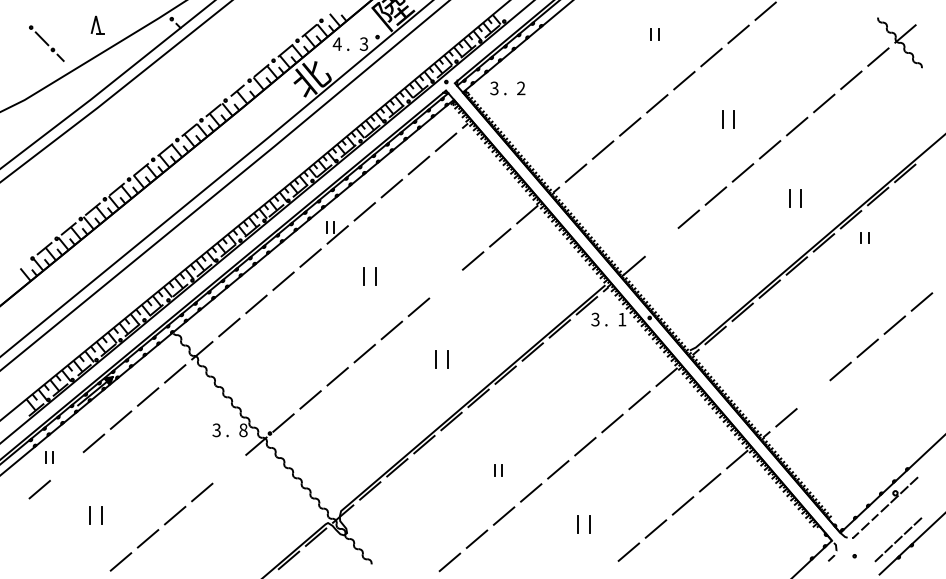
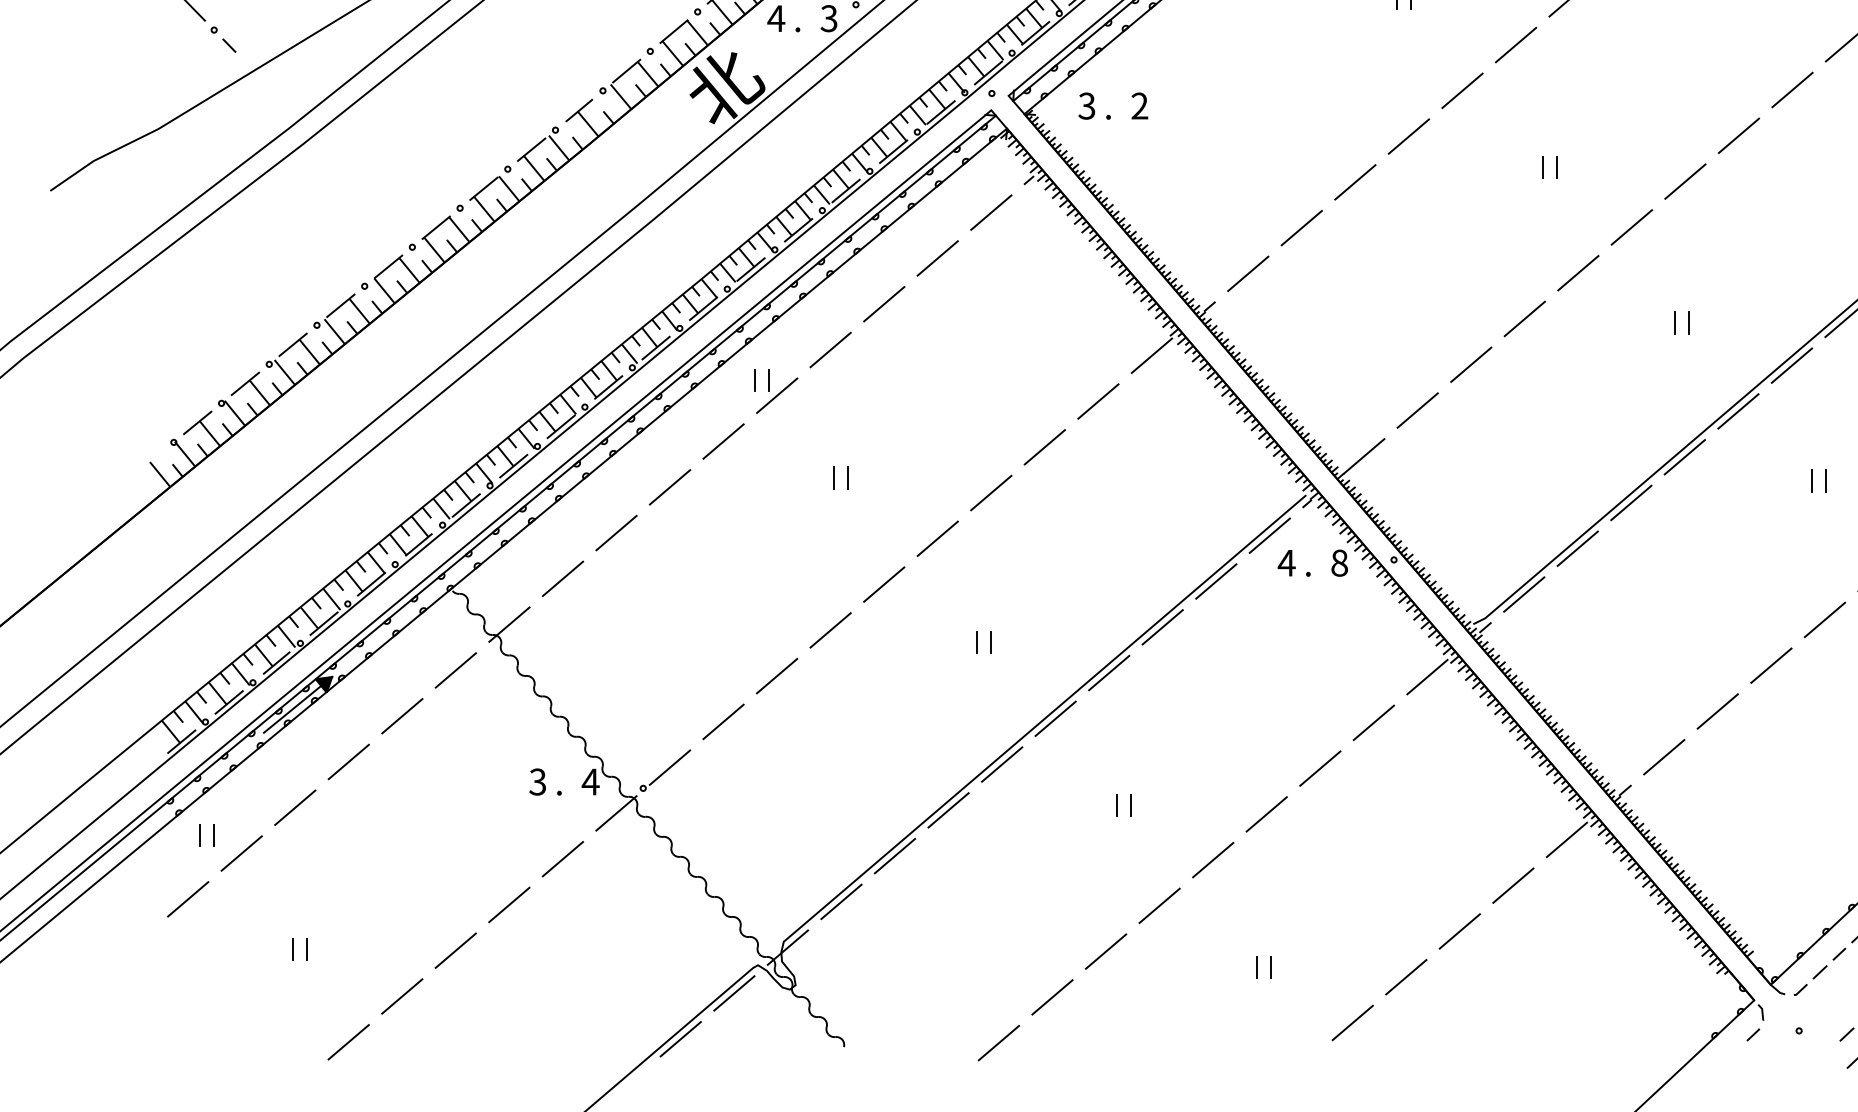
part: (728, 119) -> (1549, 167), size x0.62
part: (795, 197) -> (1682, 321), size x0.62
part: (864, 237) -> (1818, 479), moved
line: (661, 242) -> (1417, 410), added
part: (370, 276) -> (841, 477), size x0.62
line: (445, 283) -> (990, 491), added
text: (595, 319) -> (1286, 562), 3 -> 4
text: (622, 319) -> (1340, 562), 1 -> 8
part: (442, 359) -> (984, 642), size x0.62
line: (813, 394) -> (1717, 711), added
text: (242, 430) -> (588, 782), 8 -> 4
line: (66, 466) -> (240, 853), added
line: (229, 469) -> (563, 859), added
part: (498, 470) -> (1124, 806), moved
part: (96, 514) -> (300, 948), size x0.62
part: (583, 524) -> (1263, 968), size x0.62

